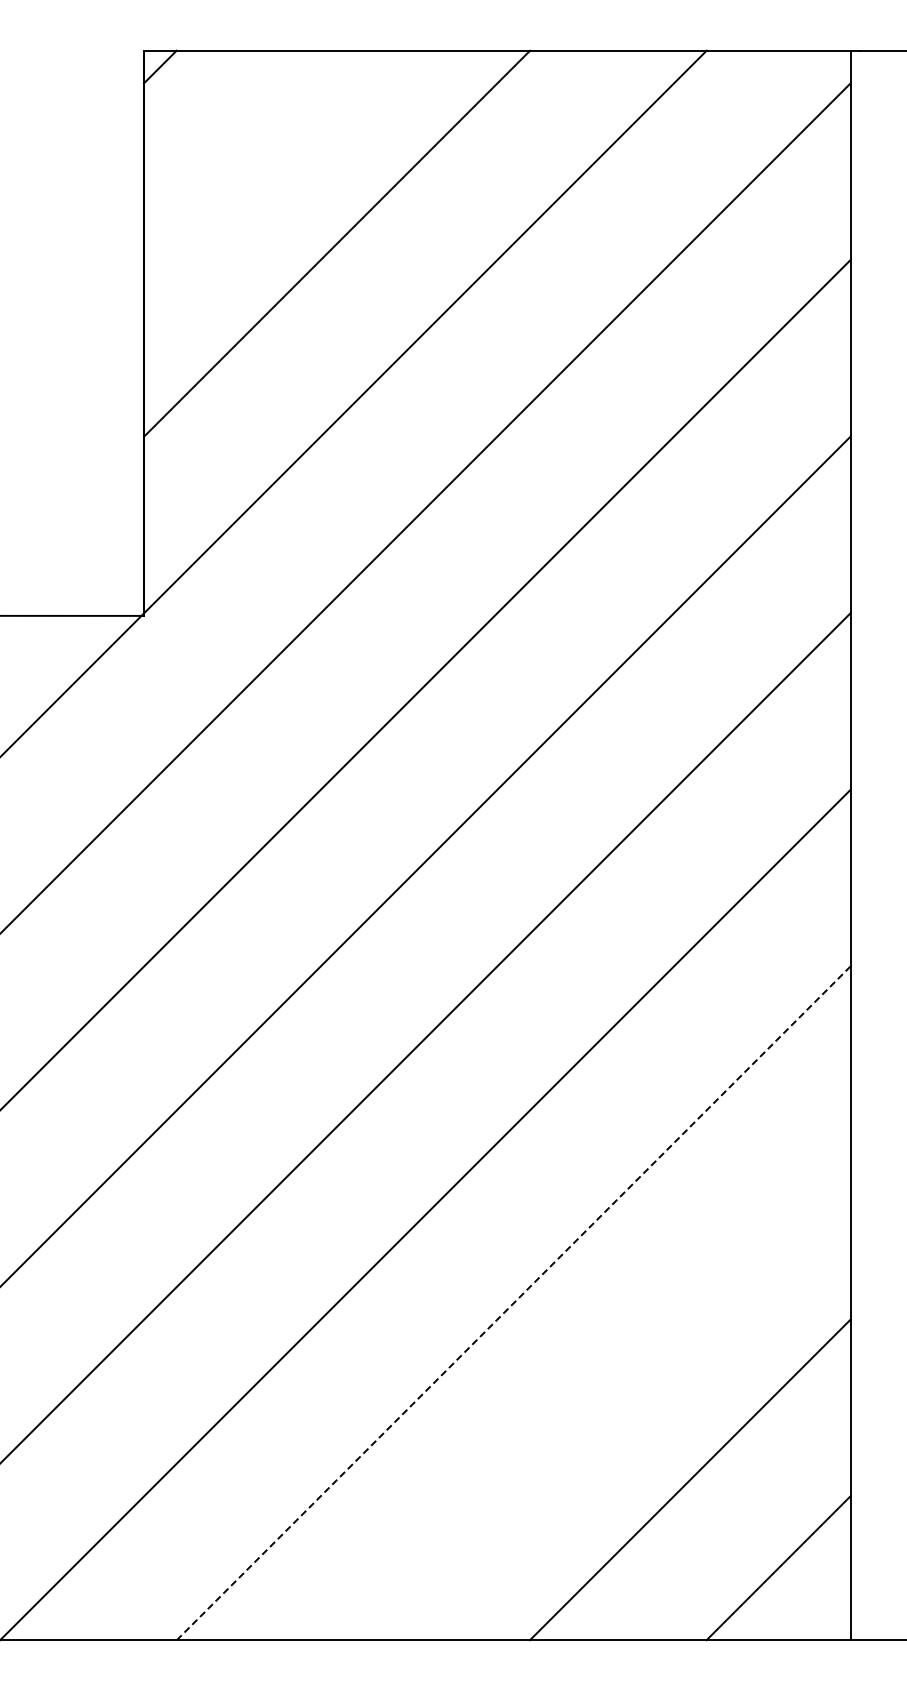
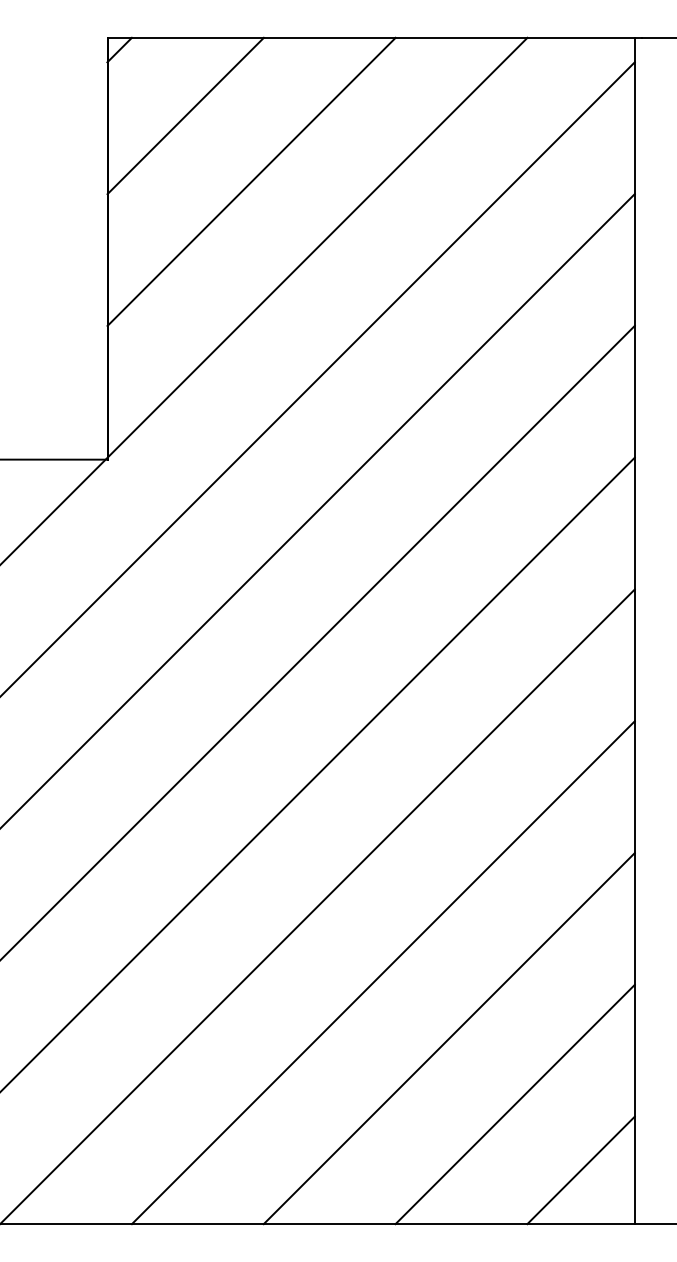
line: (248, 155) -> (185, 116), added
line: (513, 1303) -> (383, 972), dashed -> solid
line: (601, 1391) -> (448, 1038), added

